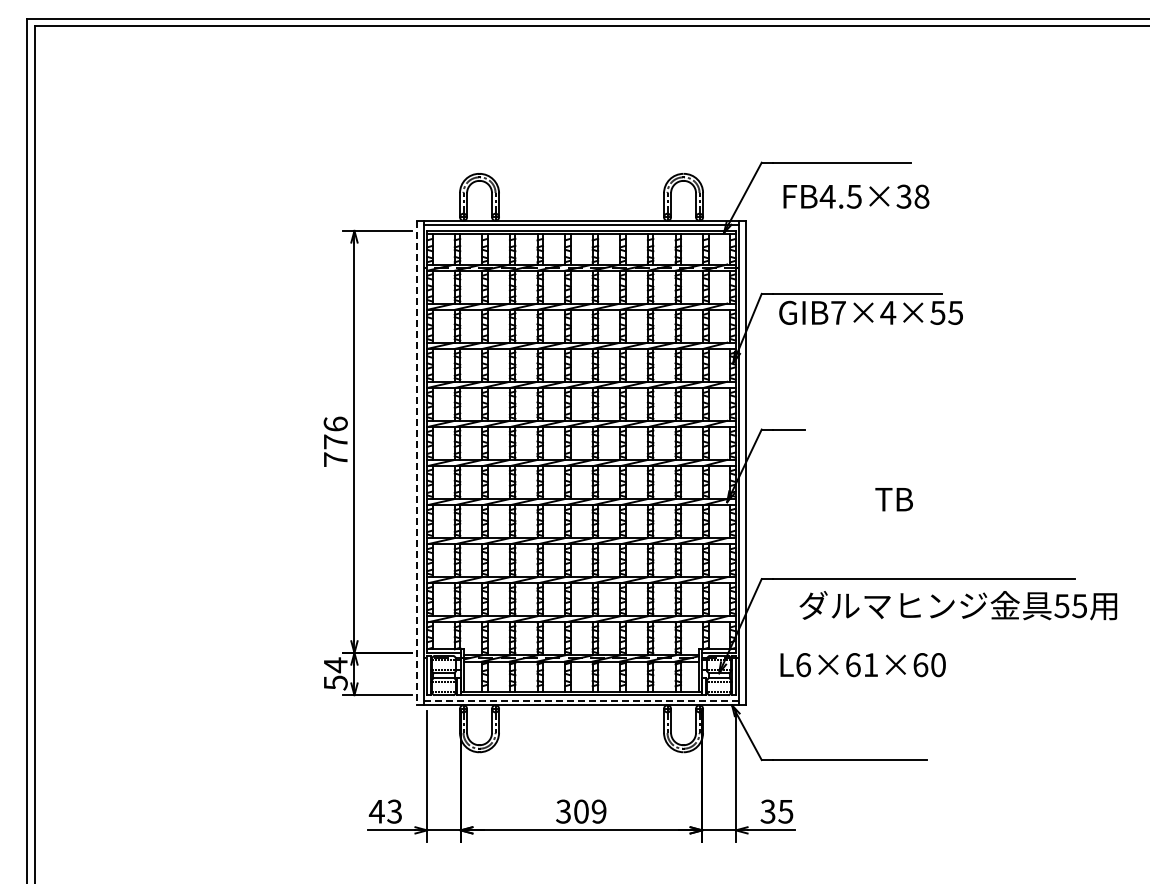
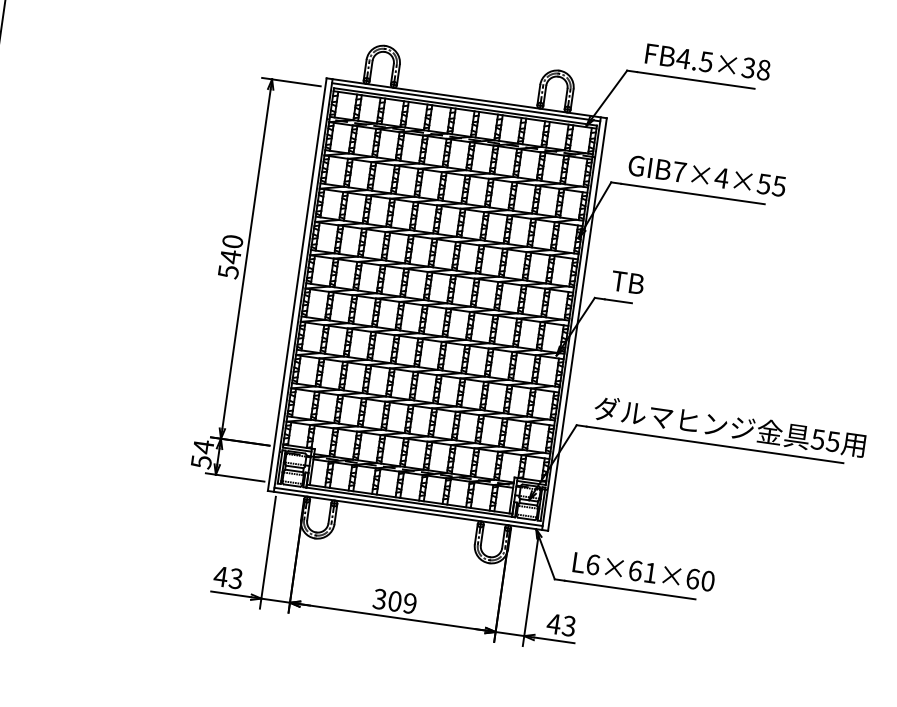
text: (856, 196) -> (708, 62), moved
text: (870, 312) -> (706, 175), moved
text: (335, 441) -> (230, 256), 776 -> 540
line: (417, 463) -> (297, 285), dashed -> solid
text: (893, 499) -> (627, 282), moved
text: (958, 605) -> (730, 426), moved
text: (862, 665) -> (643, 572), moved
line: (582, 700) -> (409, 506), dashed -> solid
text: (776, 811) -> (561, 624), 35 -> 43

